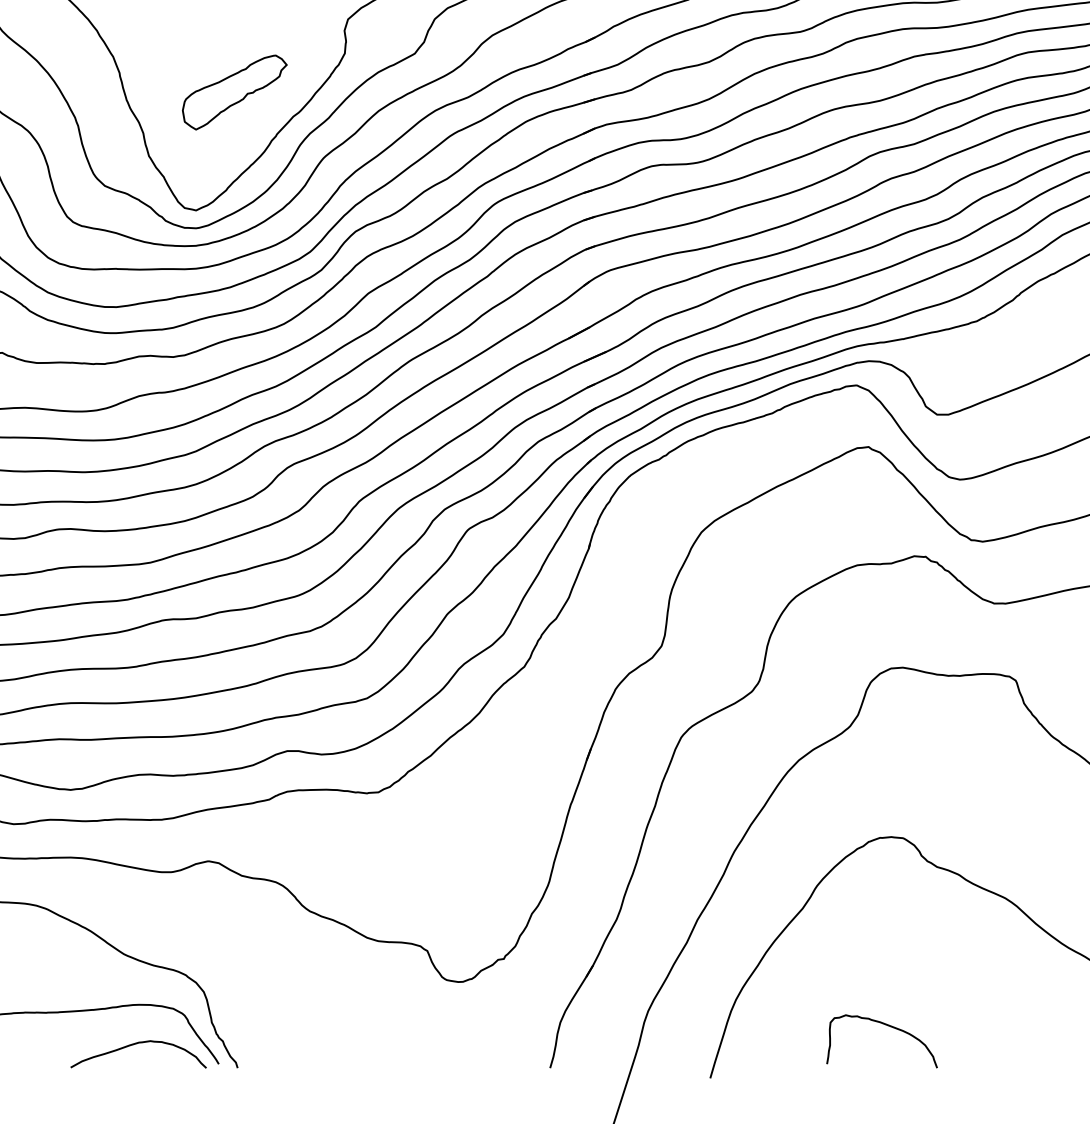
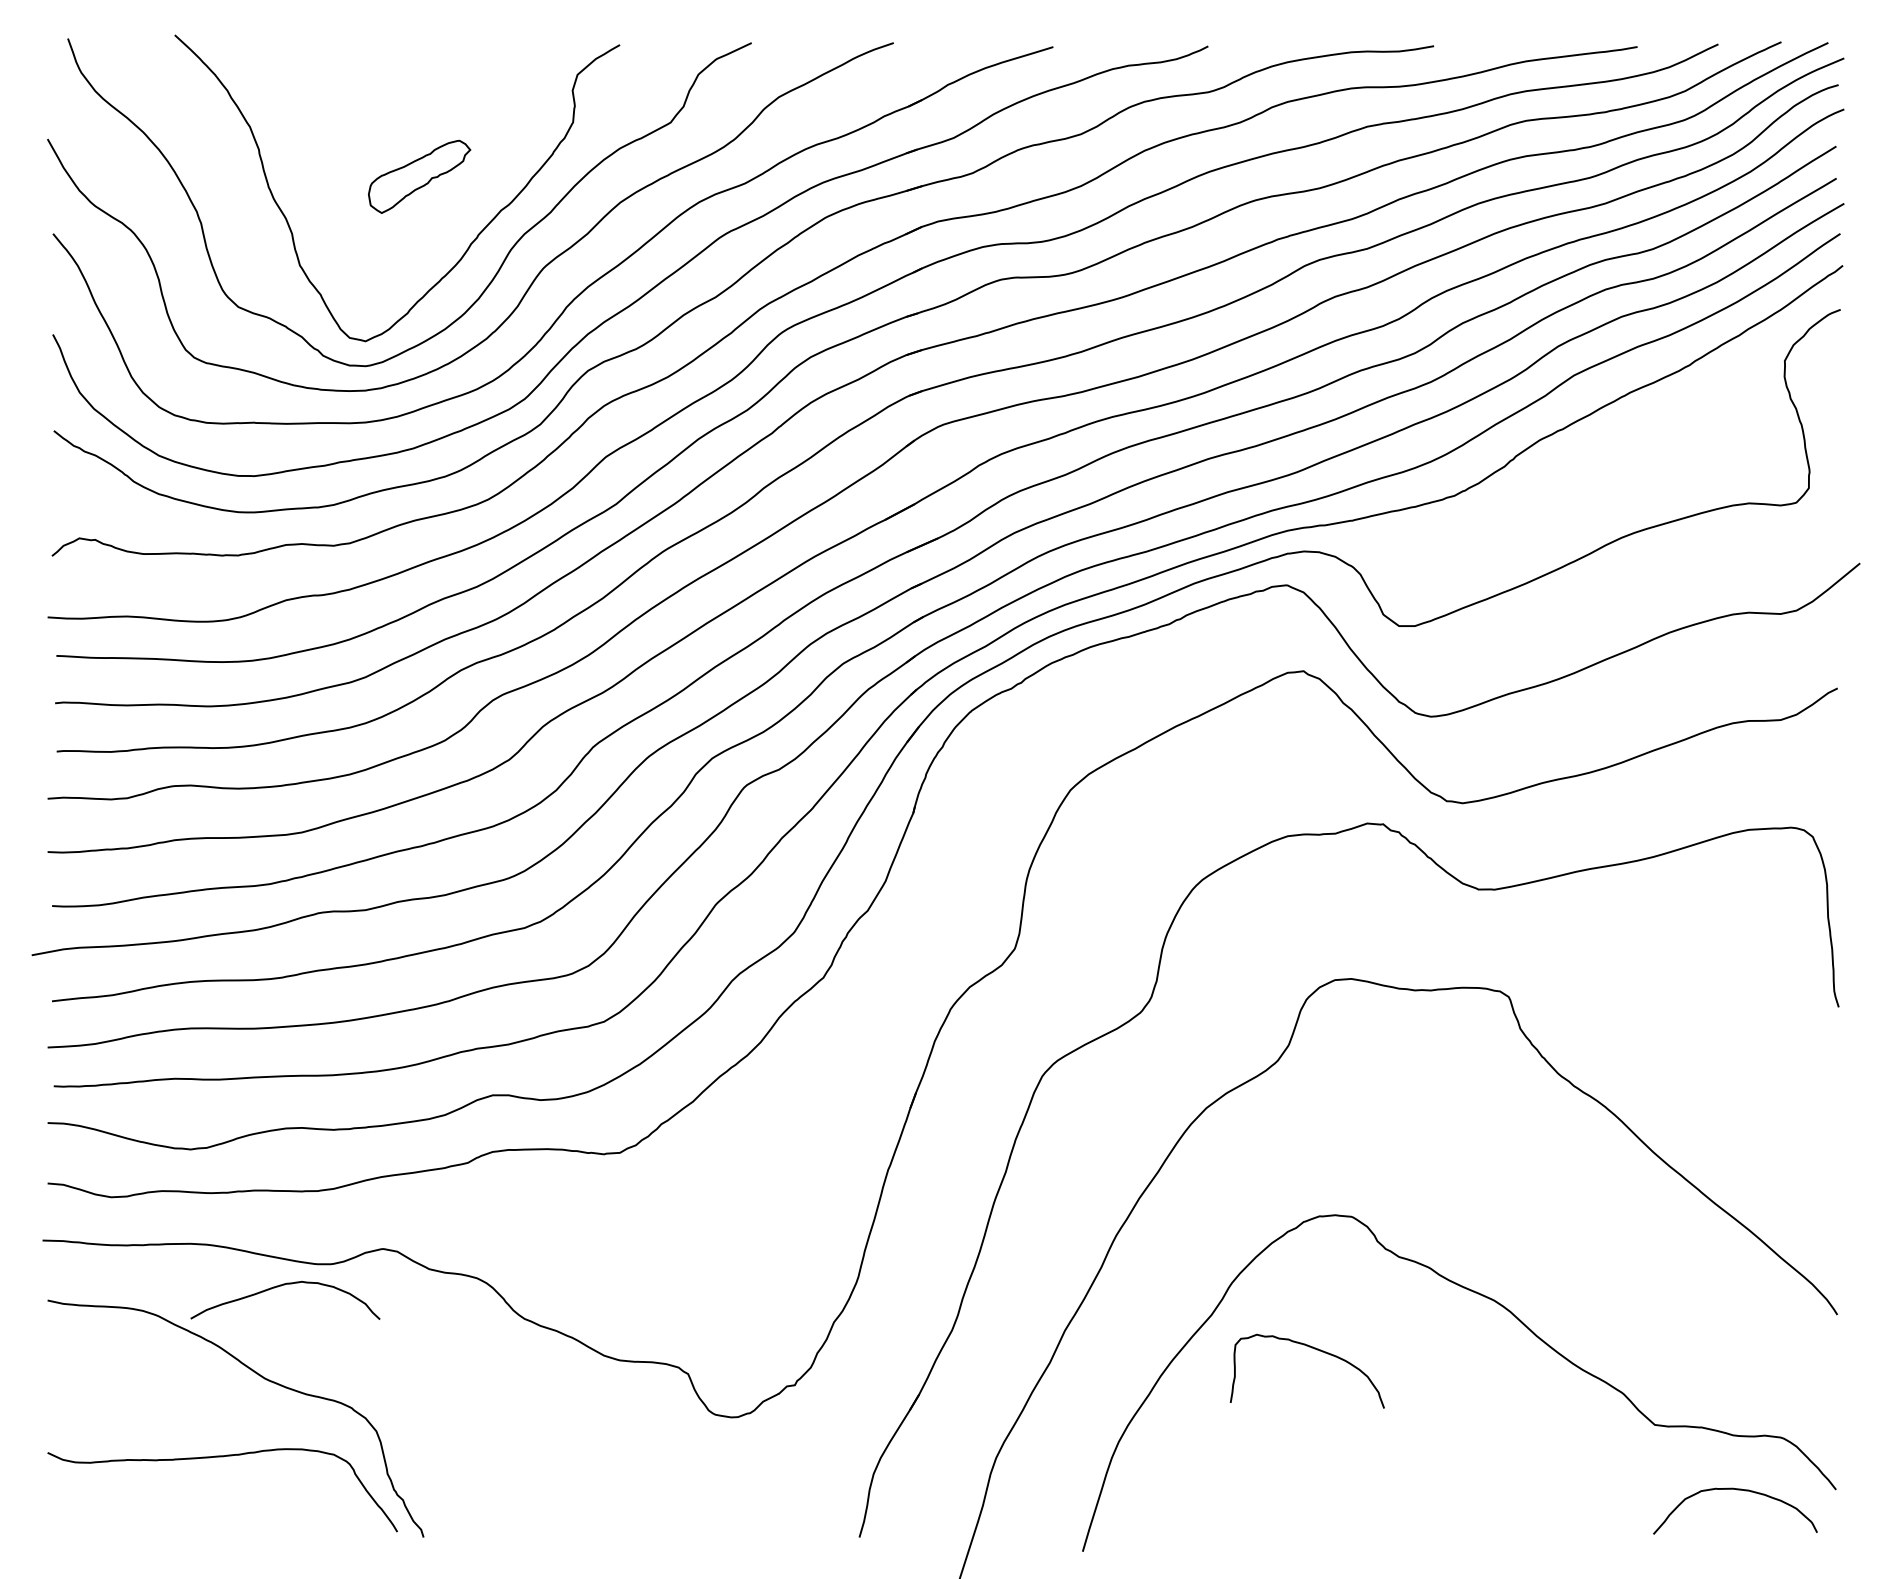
part: (234, 92) -> (419, 176), size x0.7
curve: (887, 1025) -> (1314, 1349), moved
curve: (135, 1044) -> (281, 1286), moved

